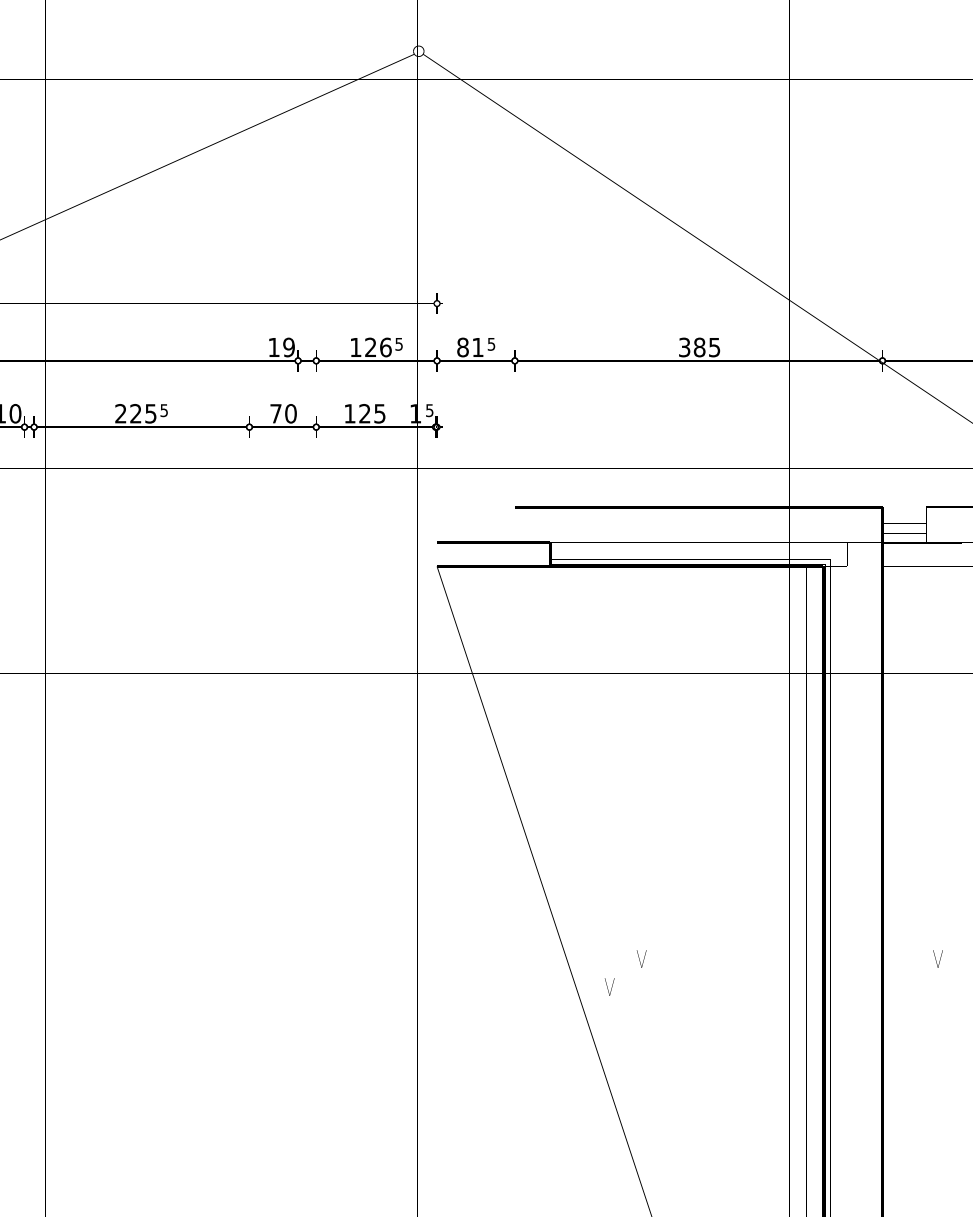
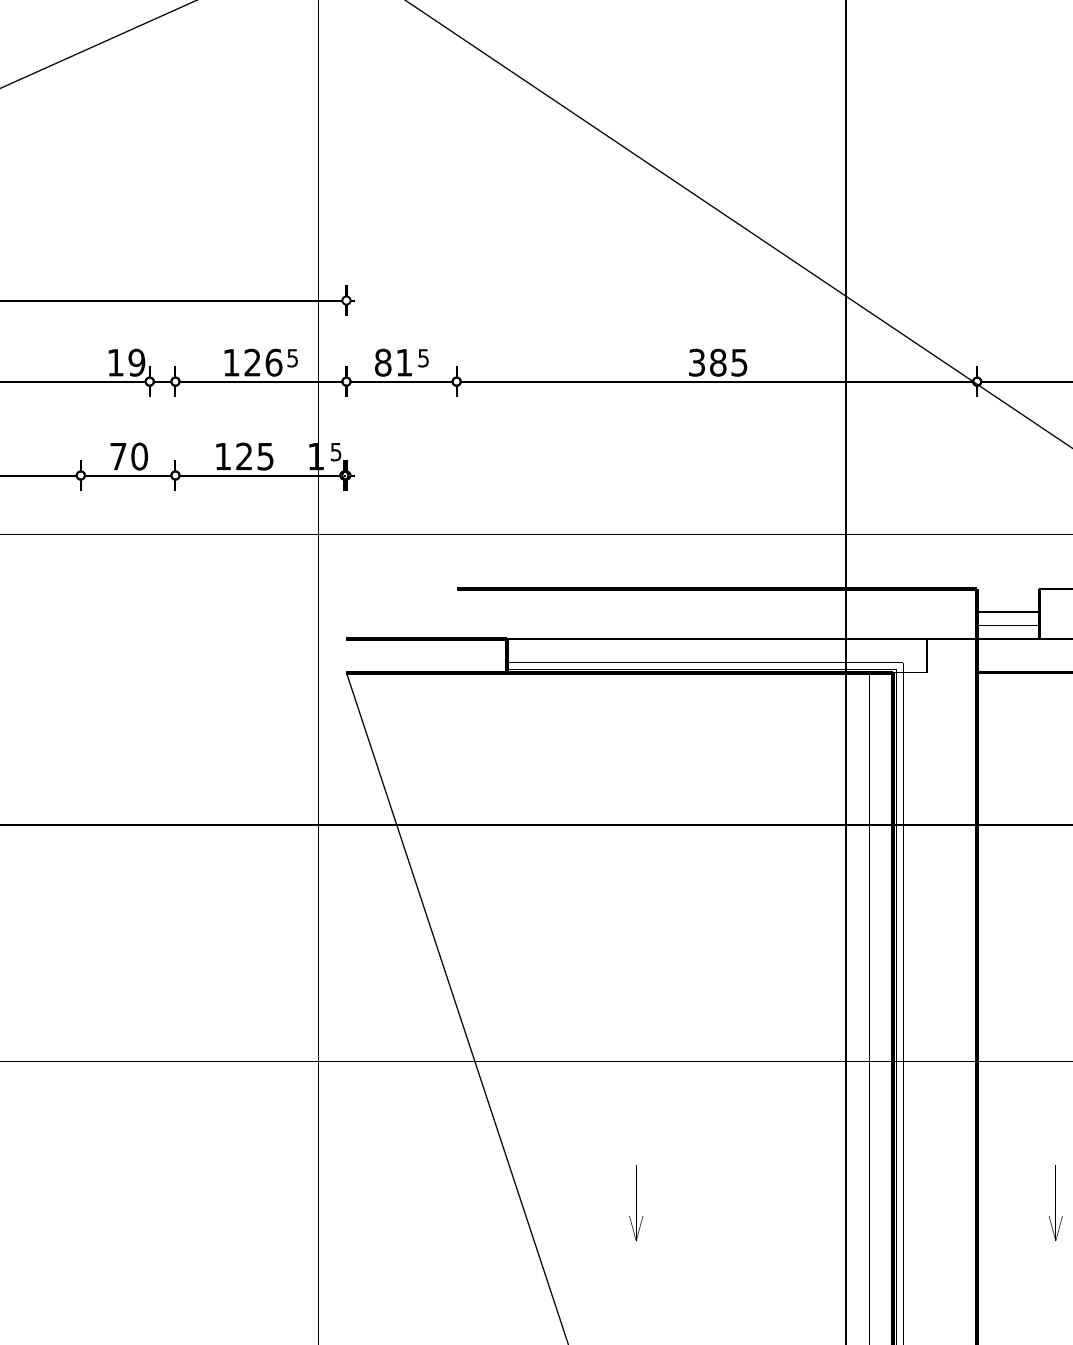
part: (609, 986) -> (590, 1267), removed

